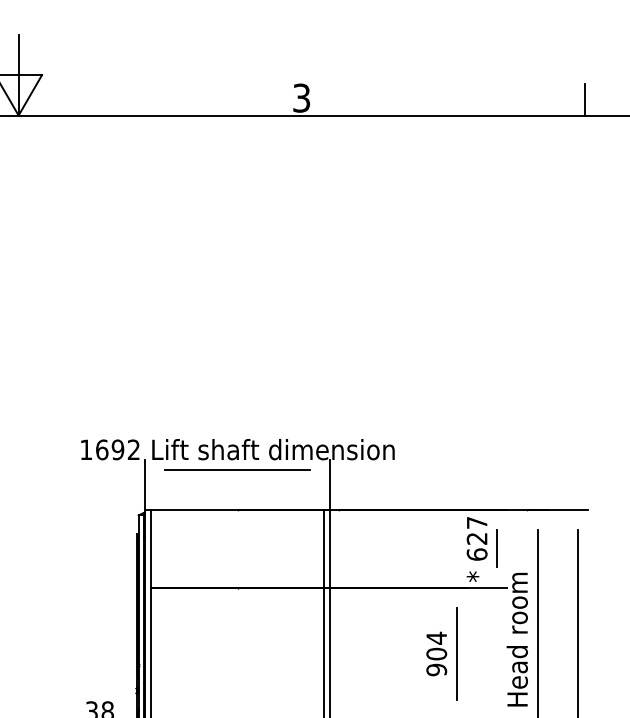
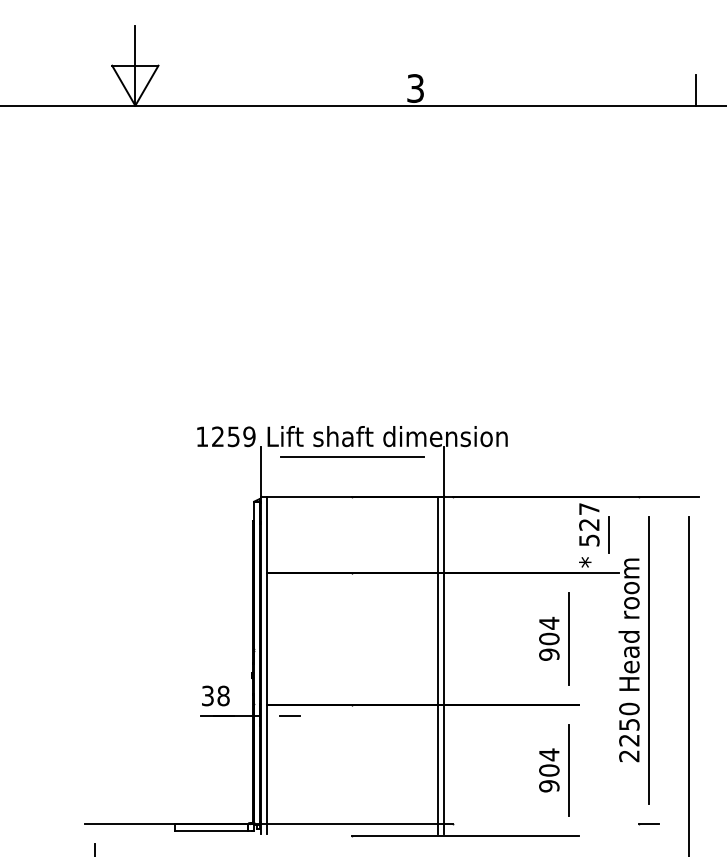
text: (117, 449) -> (233, 436), 1692 -> 1259
text: (477, 554) -> (589, 540), 627 -> 527

